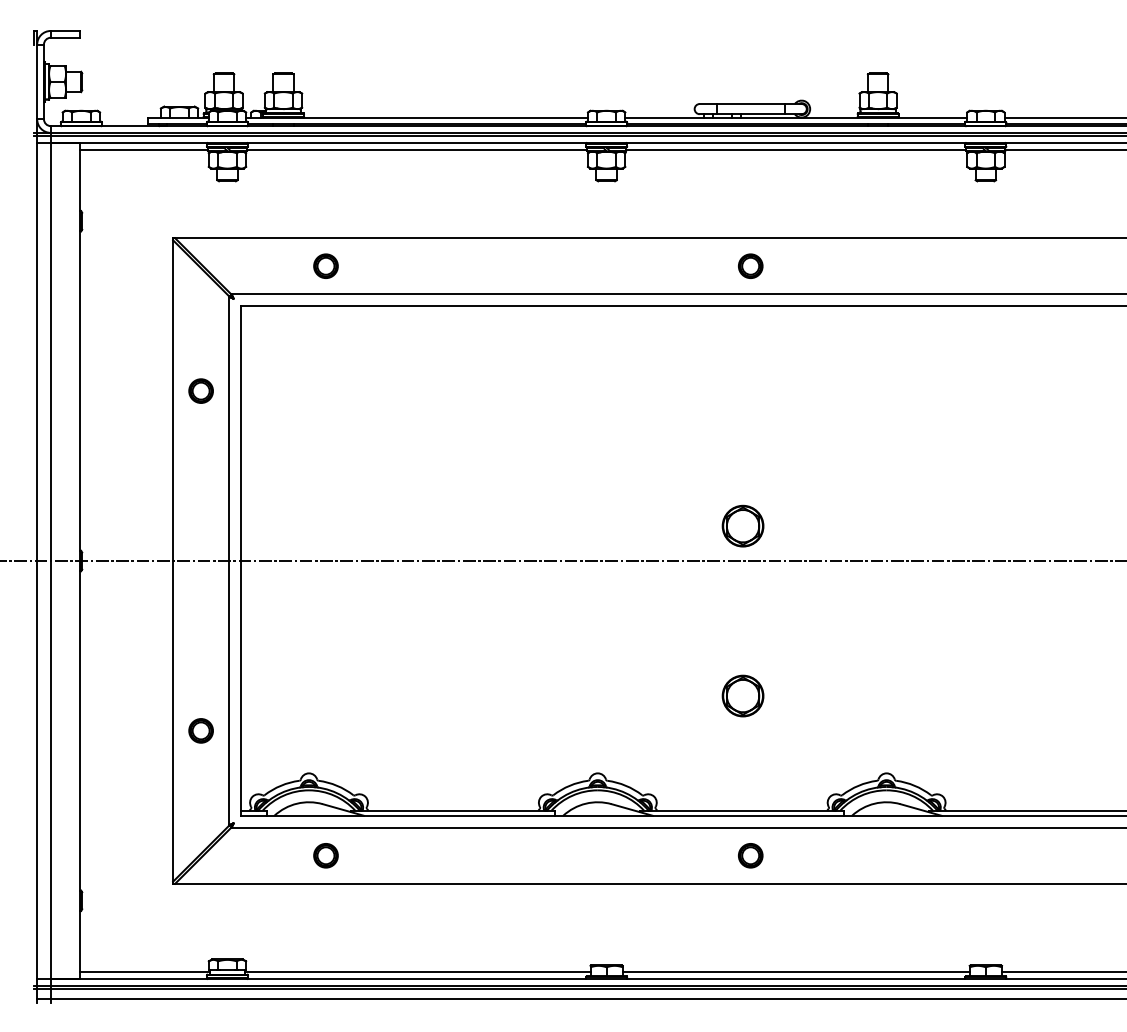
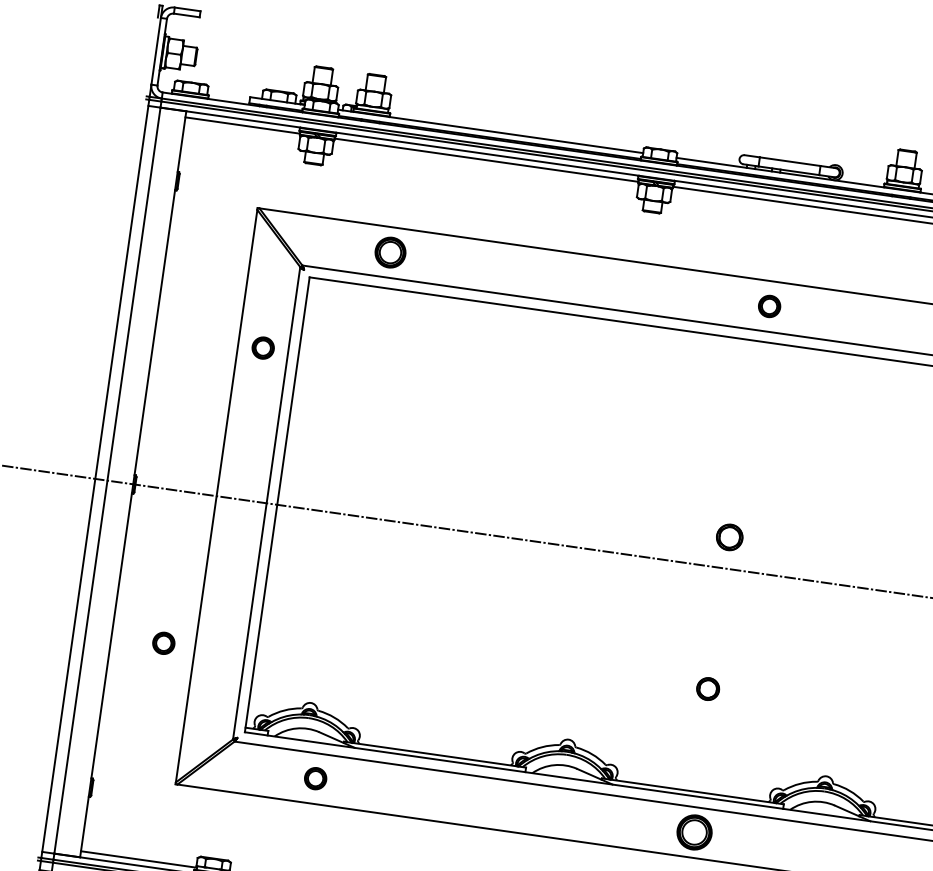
part: (325, 265) -> (390, 251), size x1.4
part: (742, 525) -> (729, 536), size x0.7
part: (742, 695) -> (707, 688), size x0.6
part: (200, 730) -> (163, 642), moved
part: (750, 855) -> (694, 832), size x1.6

